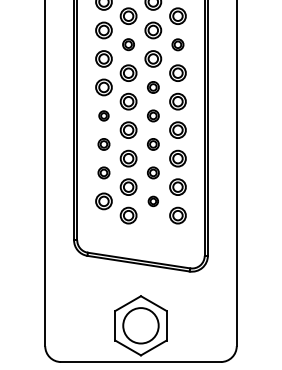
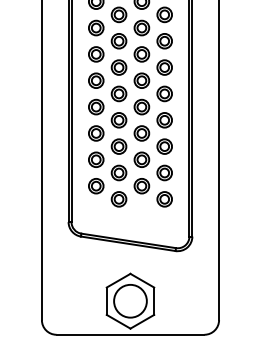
part: (128, 44) -> (118, 41), size x1.43
part: (177, 44) -> (164, 41), size x1.43
part: (153, 87) -> (142, 80), size x1.43
part: (103, 115) -> (95, 106), size x1.67
part: (153, 115) -> (142, 106), size x1.43
part: (103, 144) -> (95, 133), size x1.43
part: (153, 144) -> (142, 133), size x1.43
part: (103, 172) -> (95, 159), size x1.43
part: (153, 172) -> (142, 159), size x1.43
part: (153, 201) -> (142, 186), size x1.67

